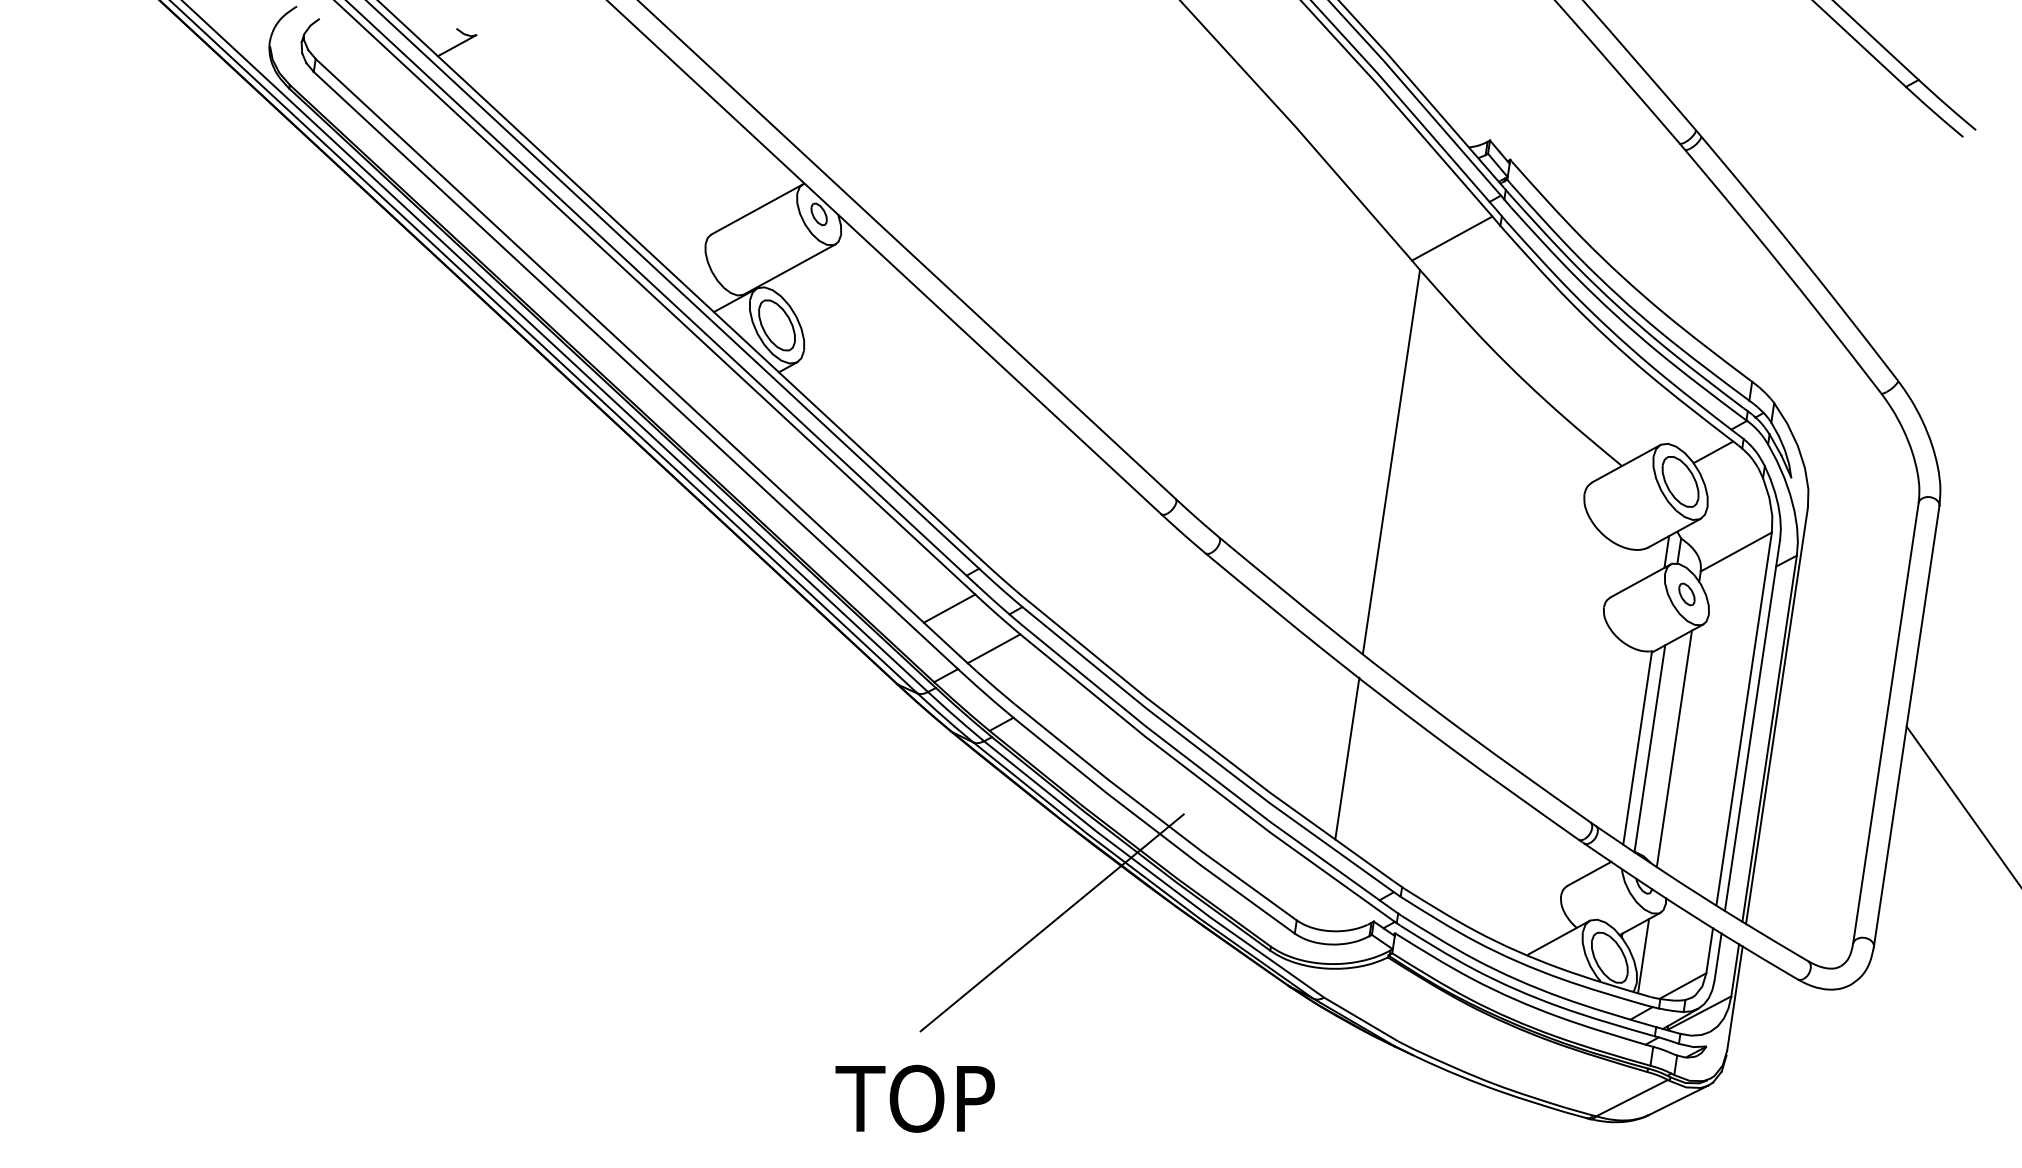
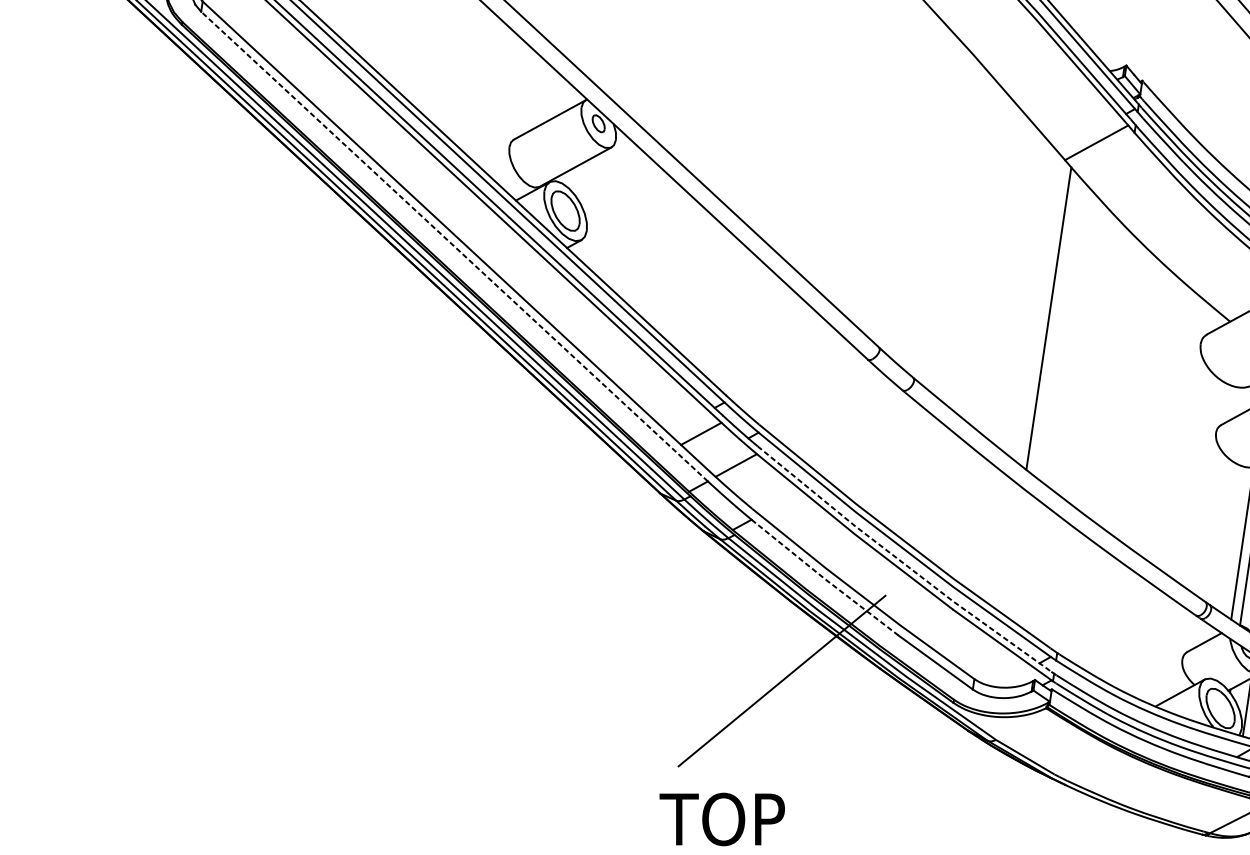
line: (635, 370) -> (454, 246), solid -> dashed
line: (1347, 758) -> (1014, 551), removed
line: (1205, 772) -> (902, 562), solid -> dashed
line: (1107, 793) -> (825, 579), solid -> dashed
text: (914, 1098) -> (721, 819), moved

